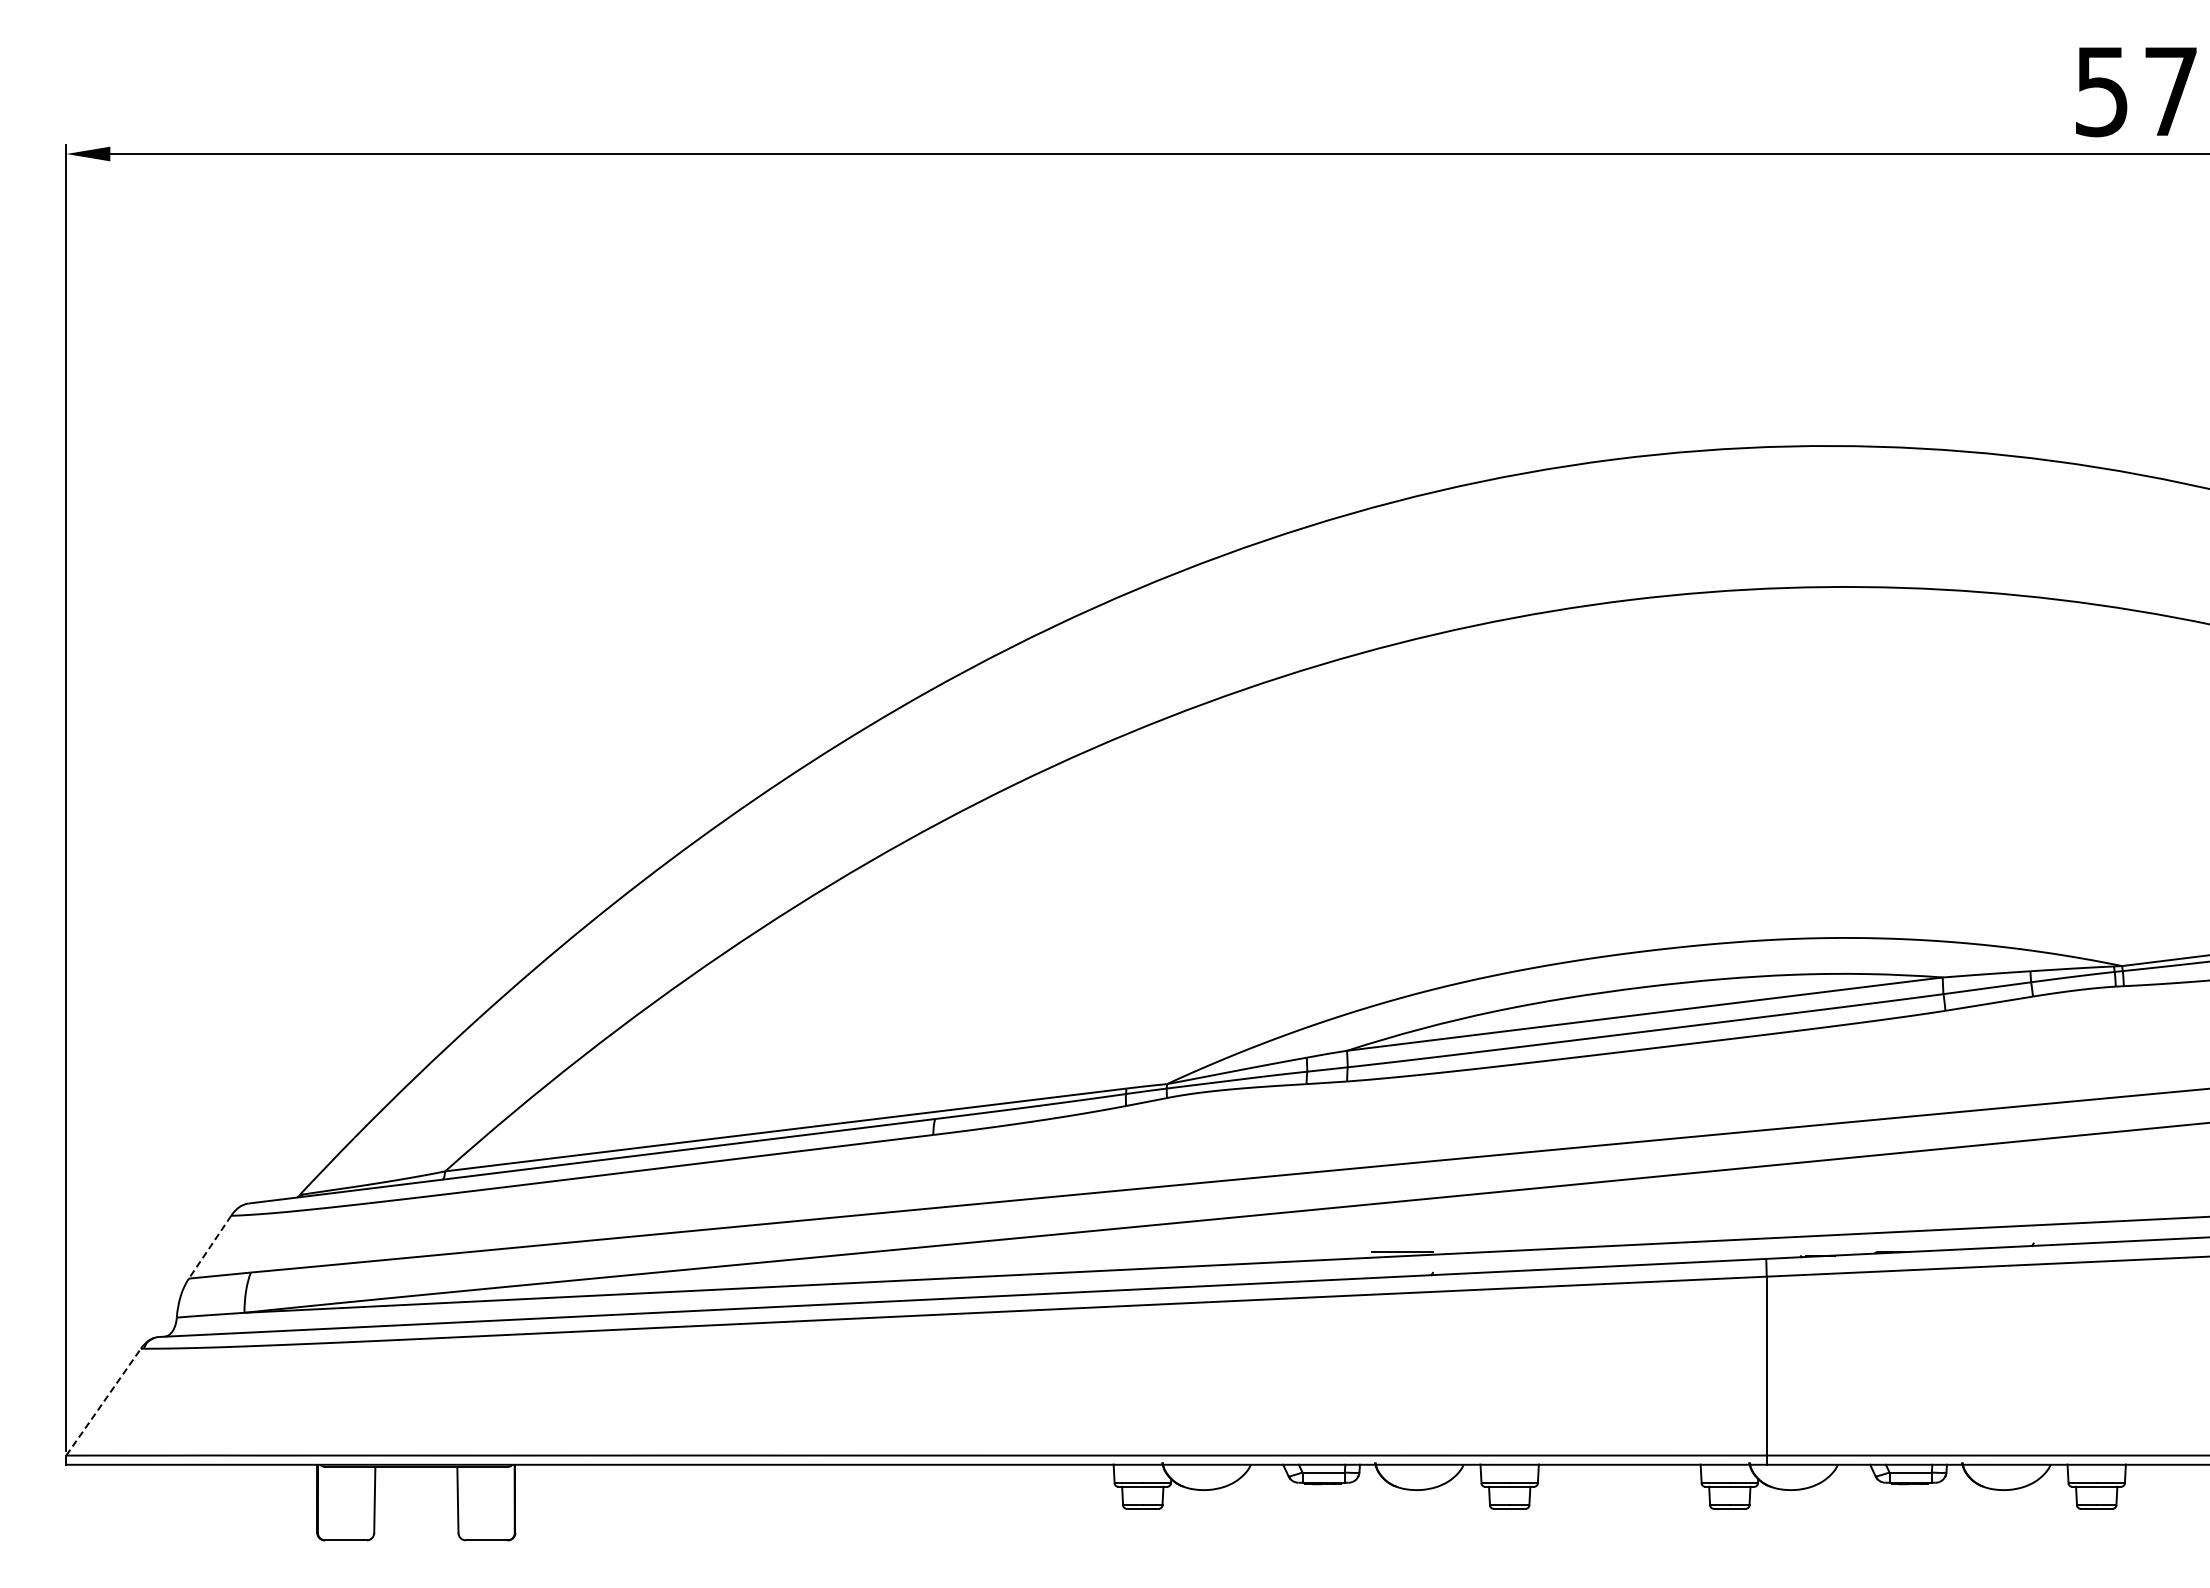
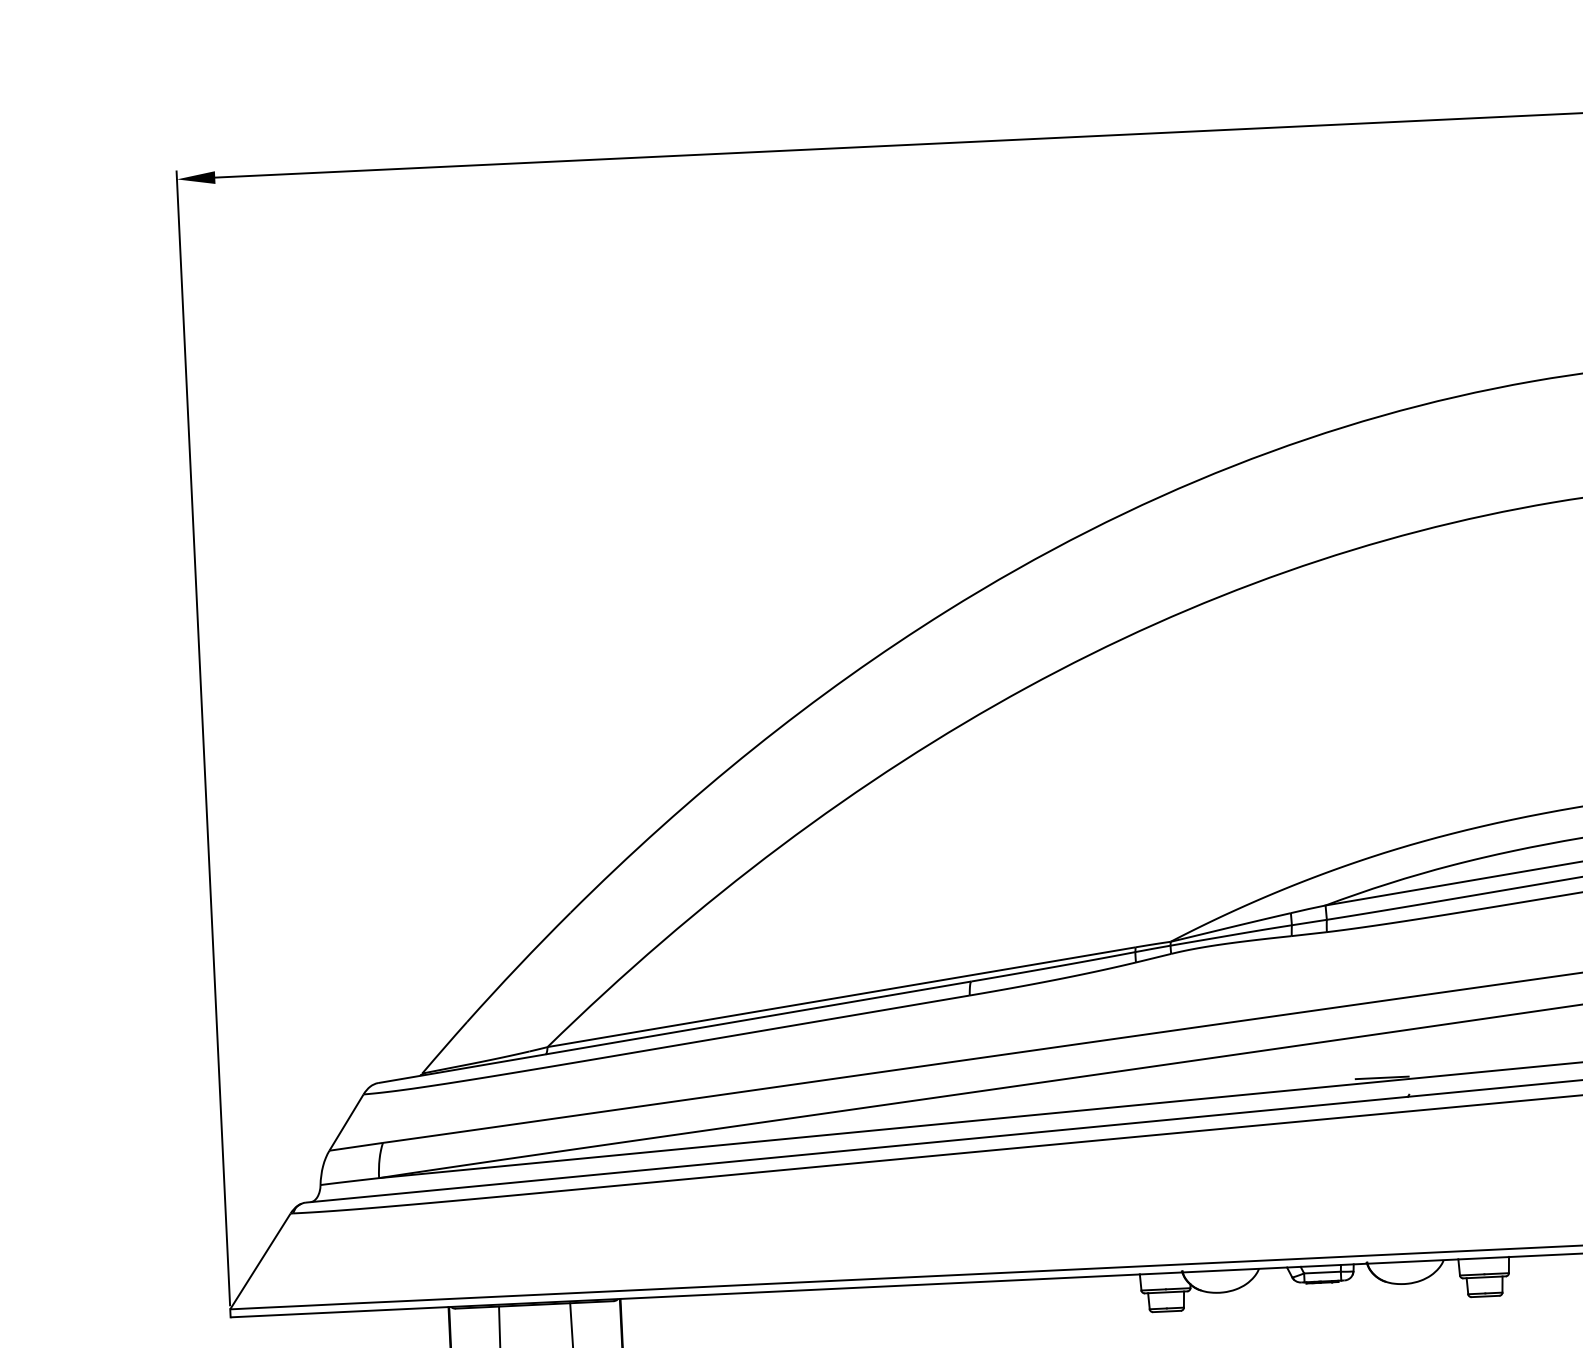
line: (209, 1247) -> (346, 1122), dashed -> solid
line: (104, 1401) -> (261, 1260), dashed -> solid

